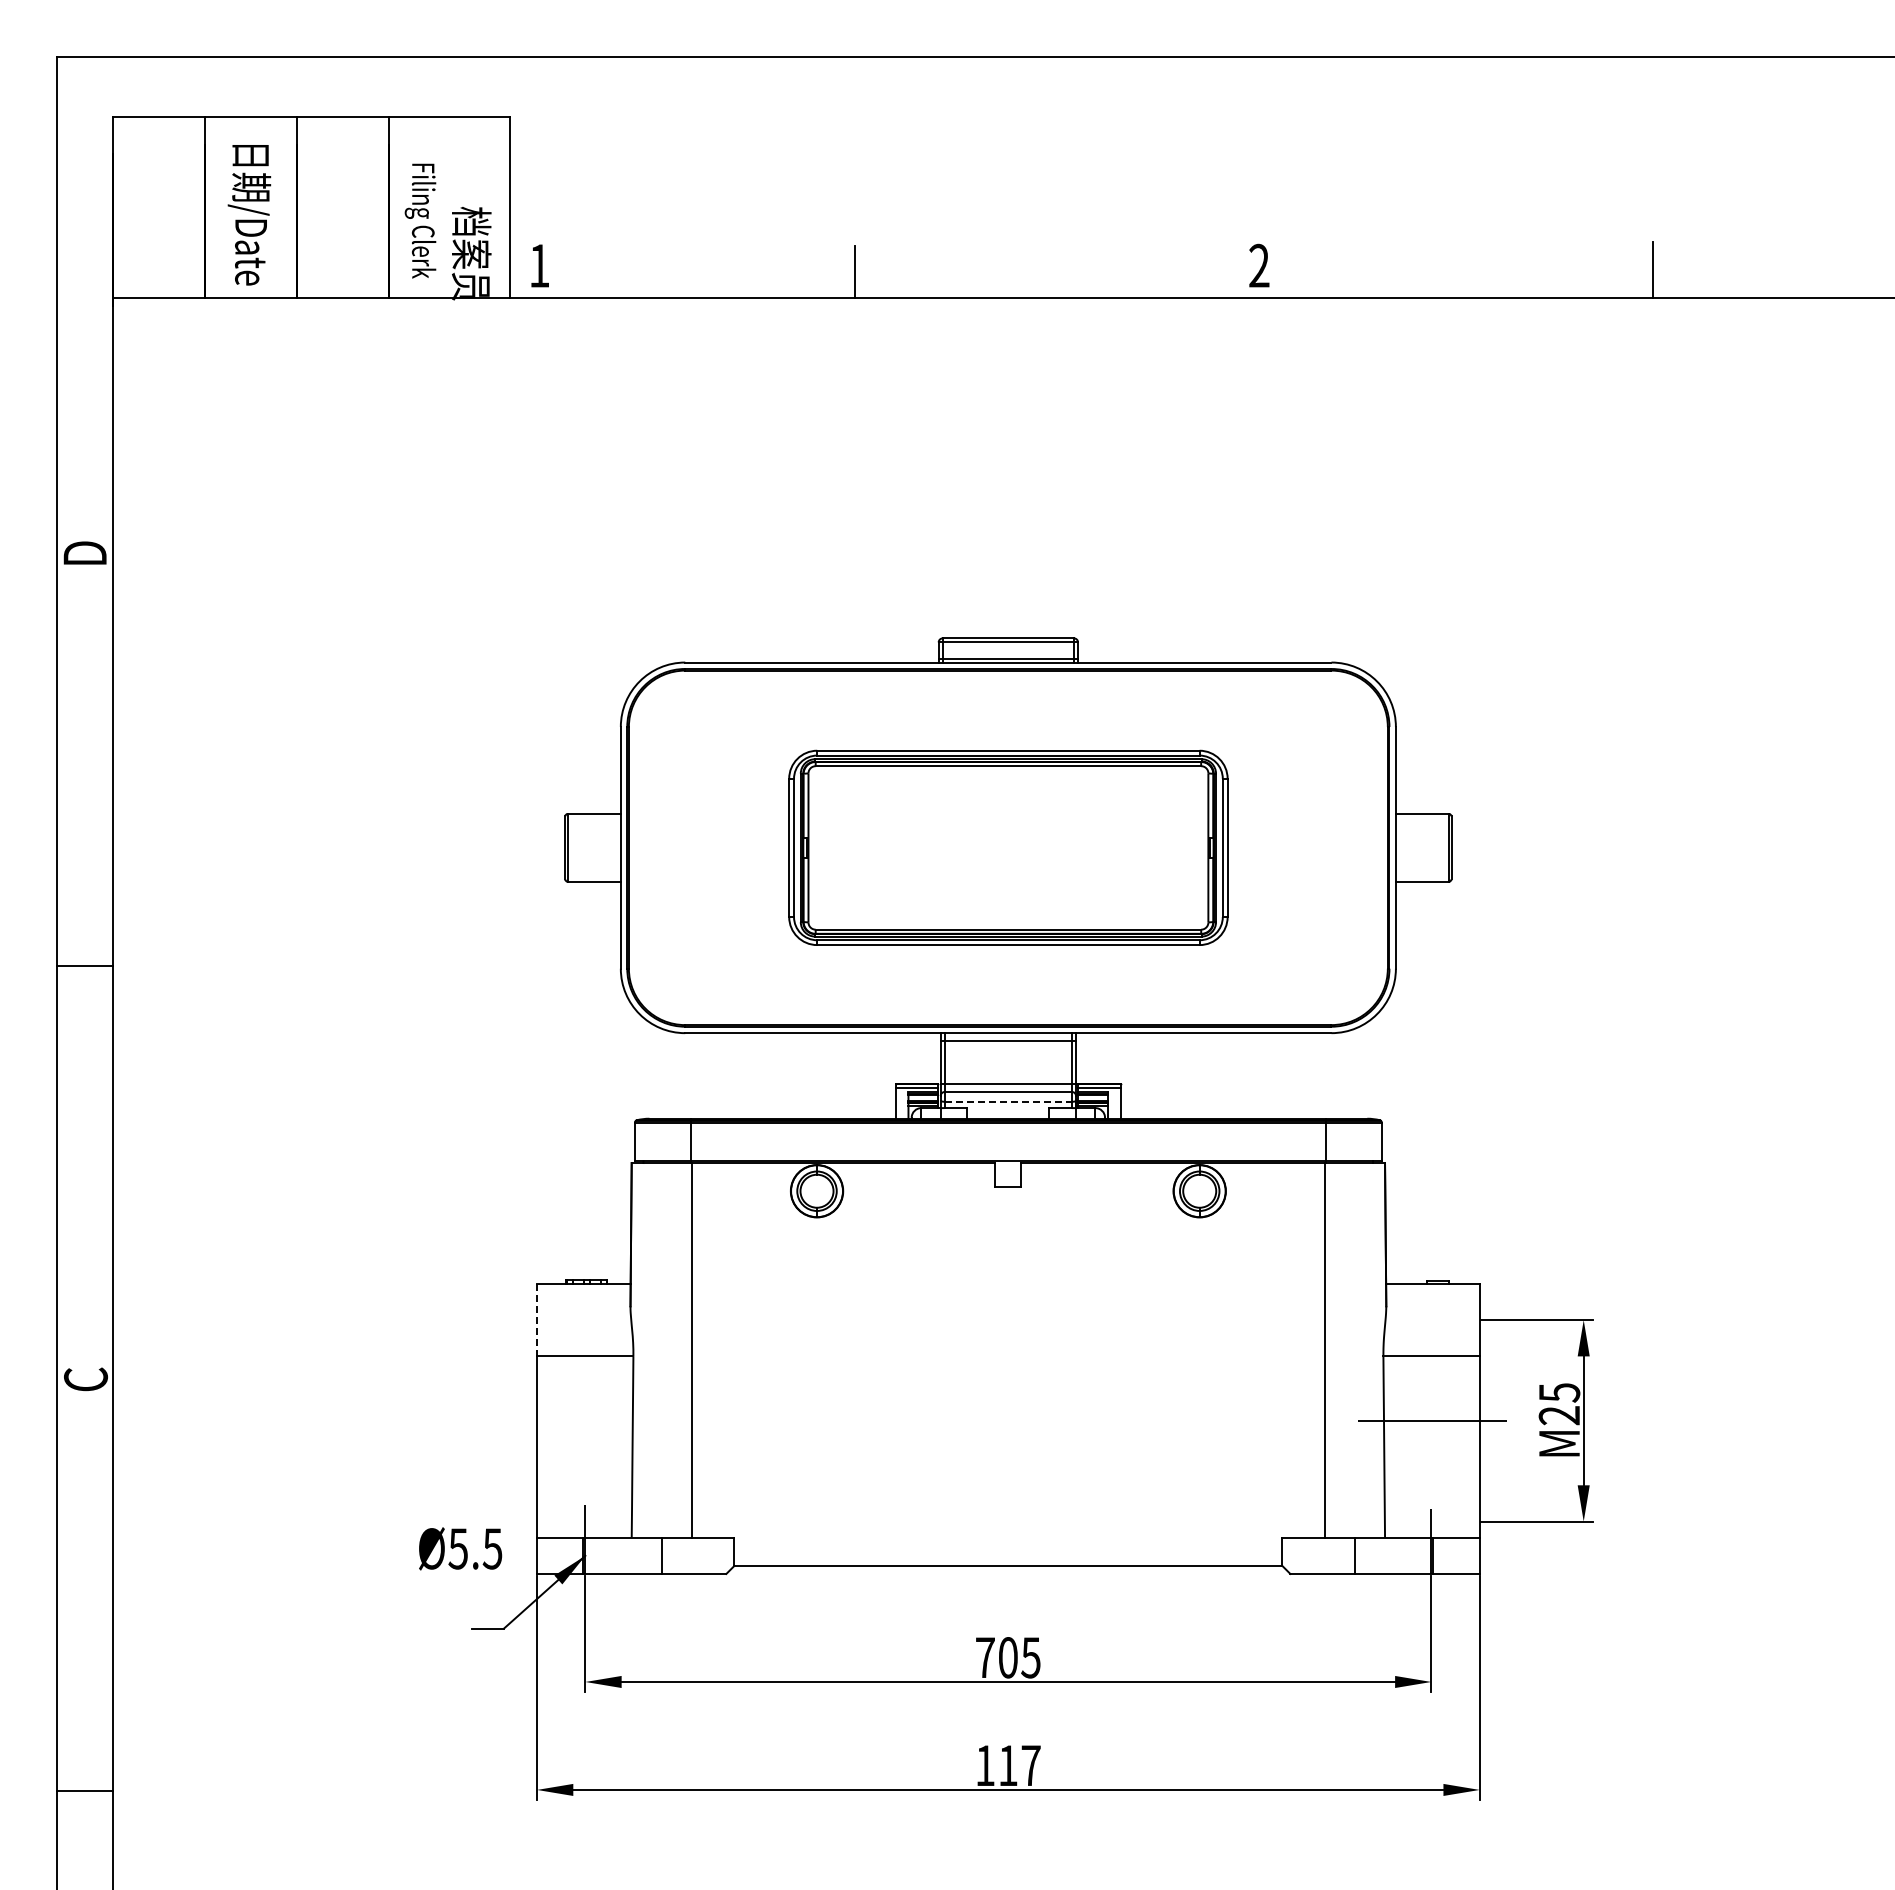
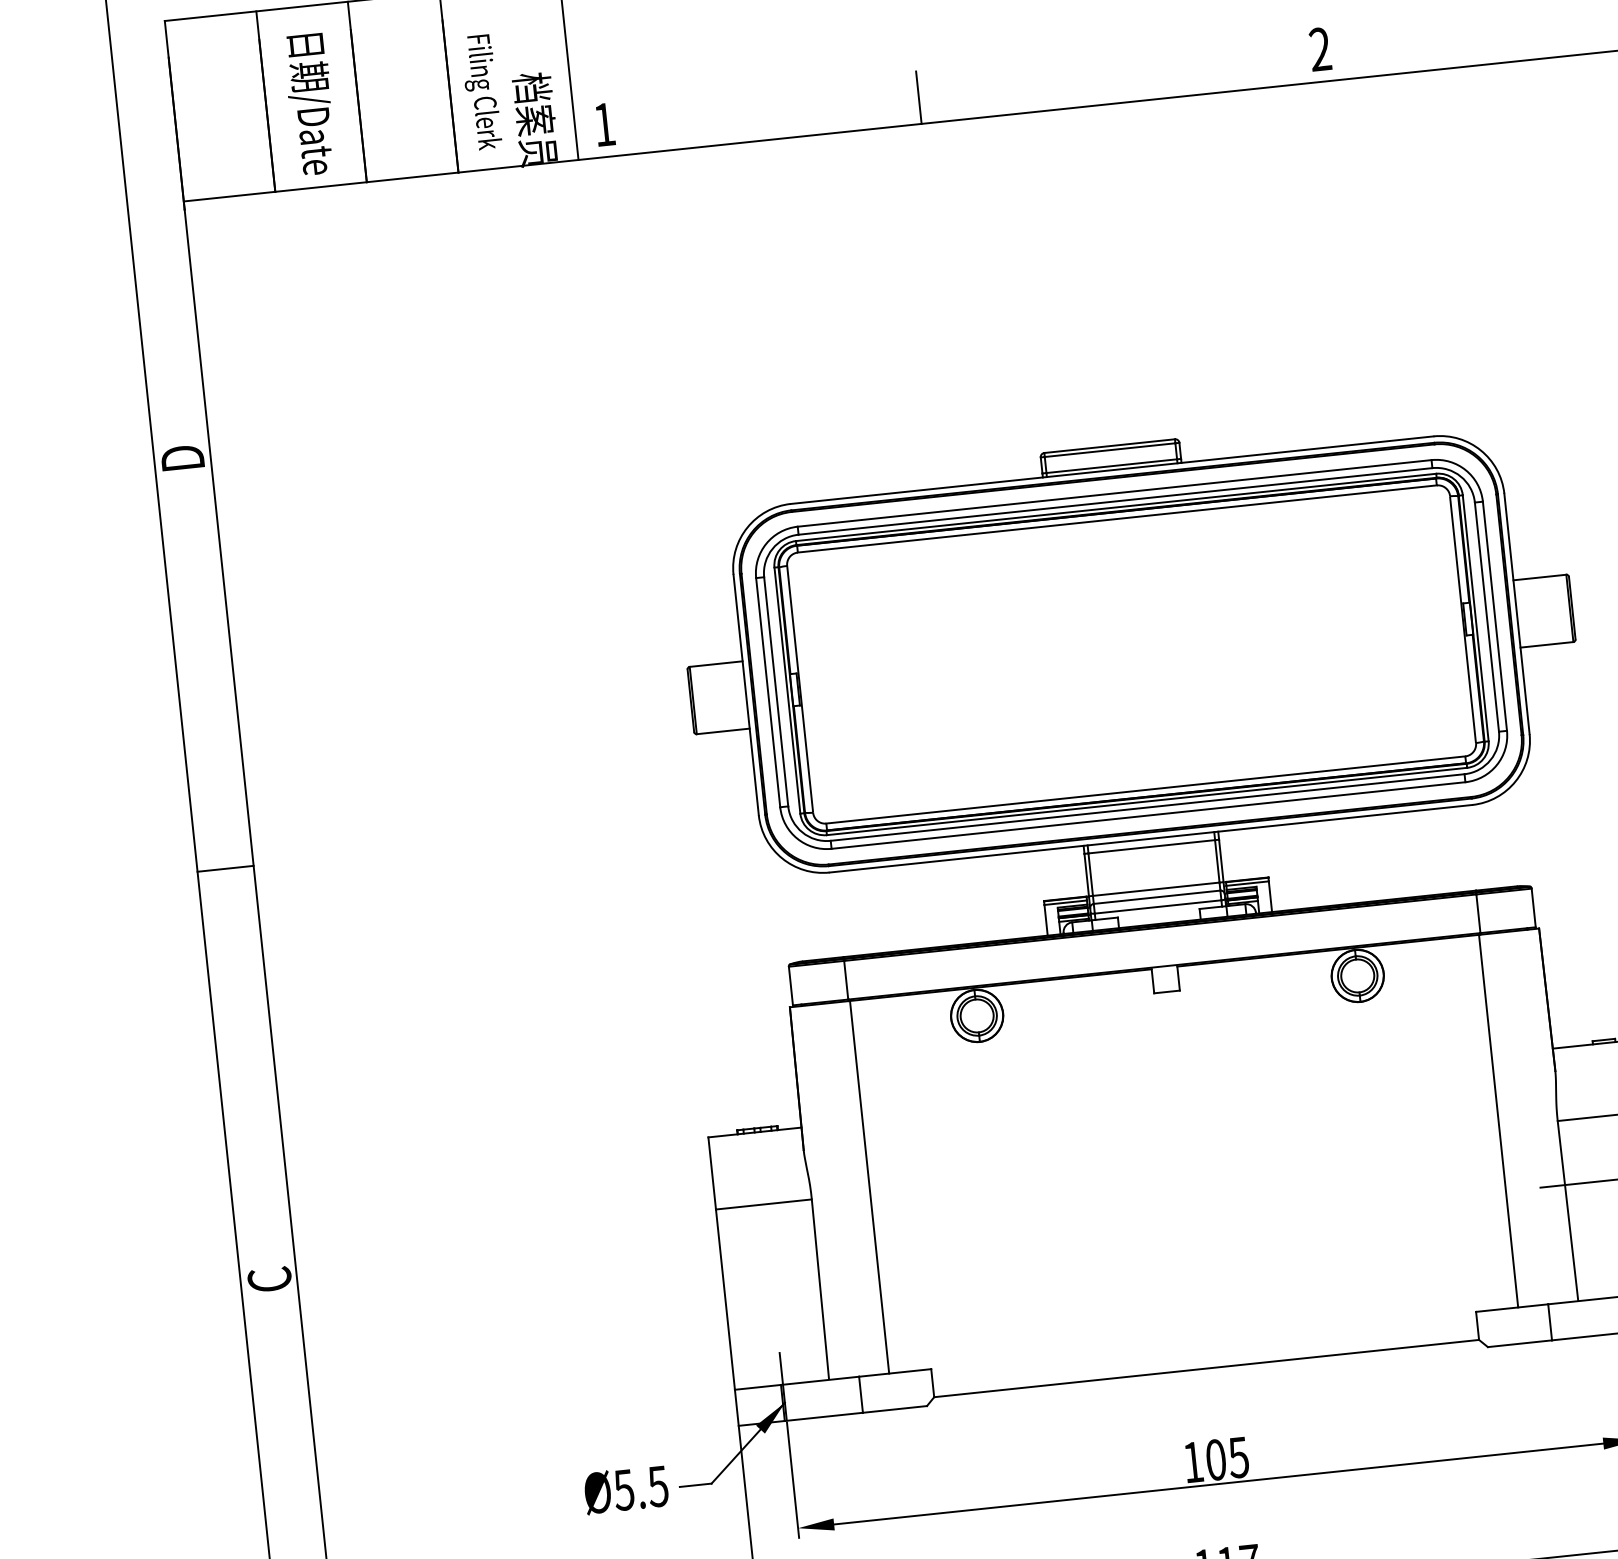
part: (1008, 847) -> (1131, 654), size x1.67
line: (1008, 1101) -> (1158, 906), dashed -> solid
line: (537, 1320) -> (712, 1173), dashed -> solid
text: (460, 1548) -> (626, 1489), moved
text: (985, 1657) -> (1193, 1462), 705 -> 105

